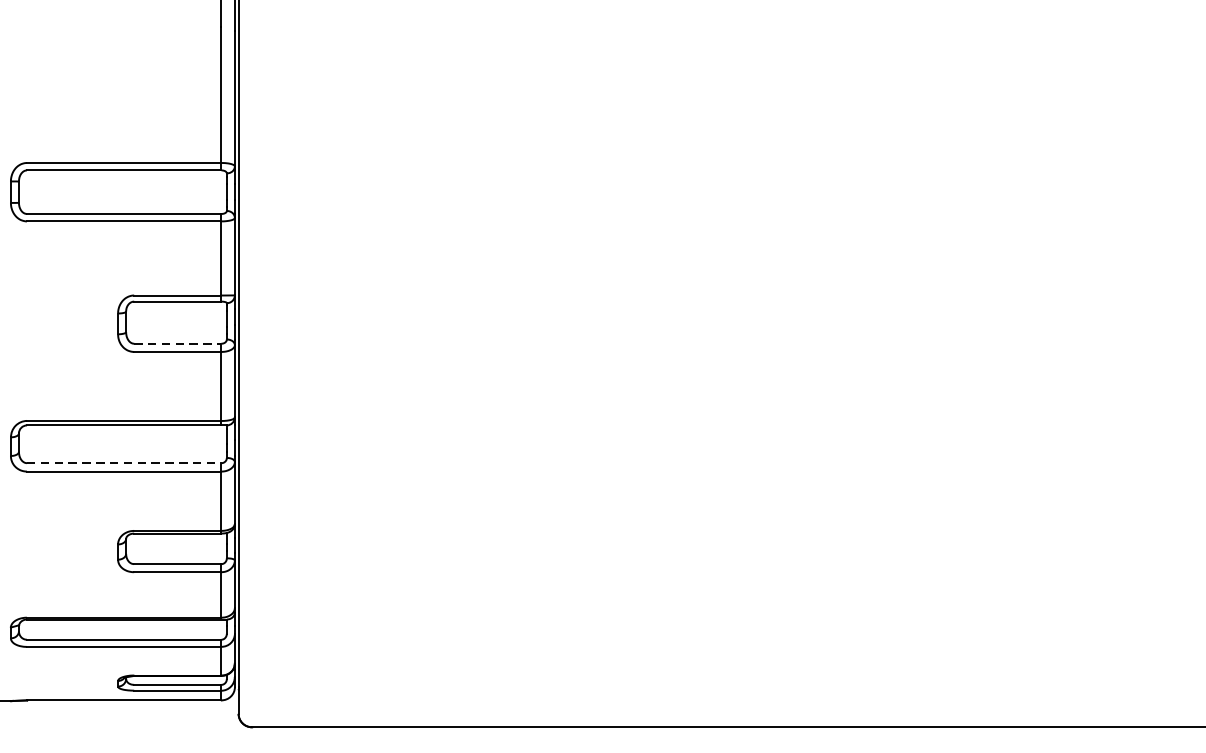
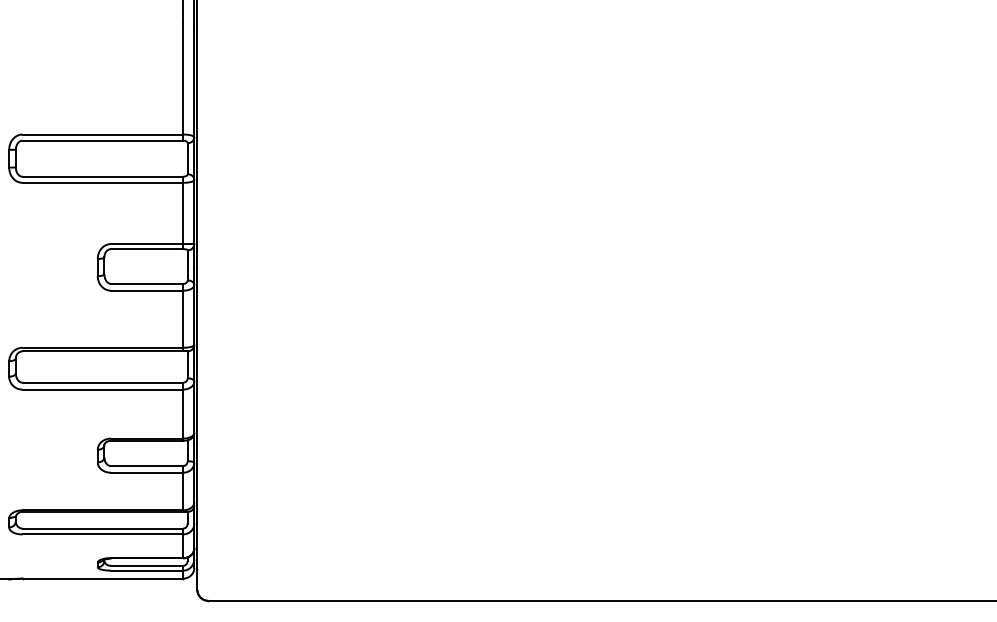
line: (178, 343) -> (147, 283), dashed -> solid
line: (125, 463) -> (103, 382), dashed -> solid

